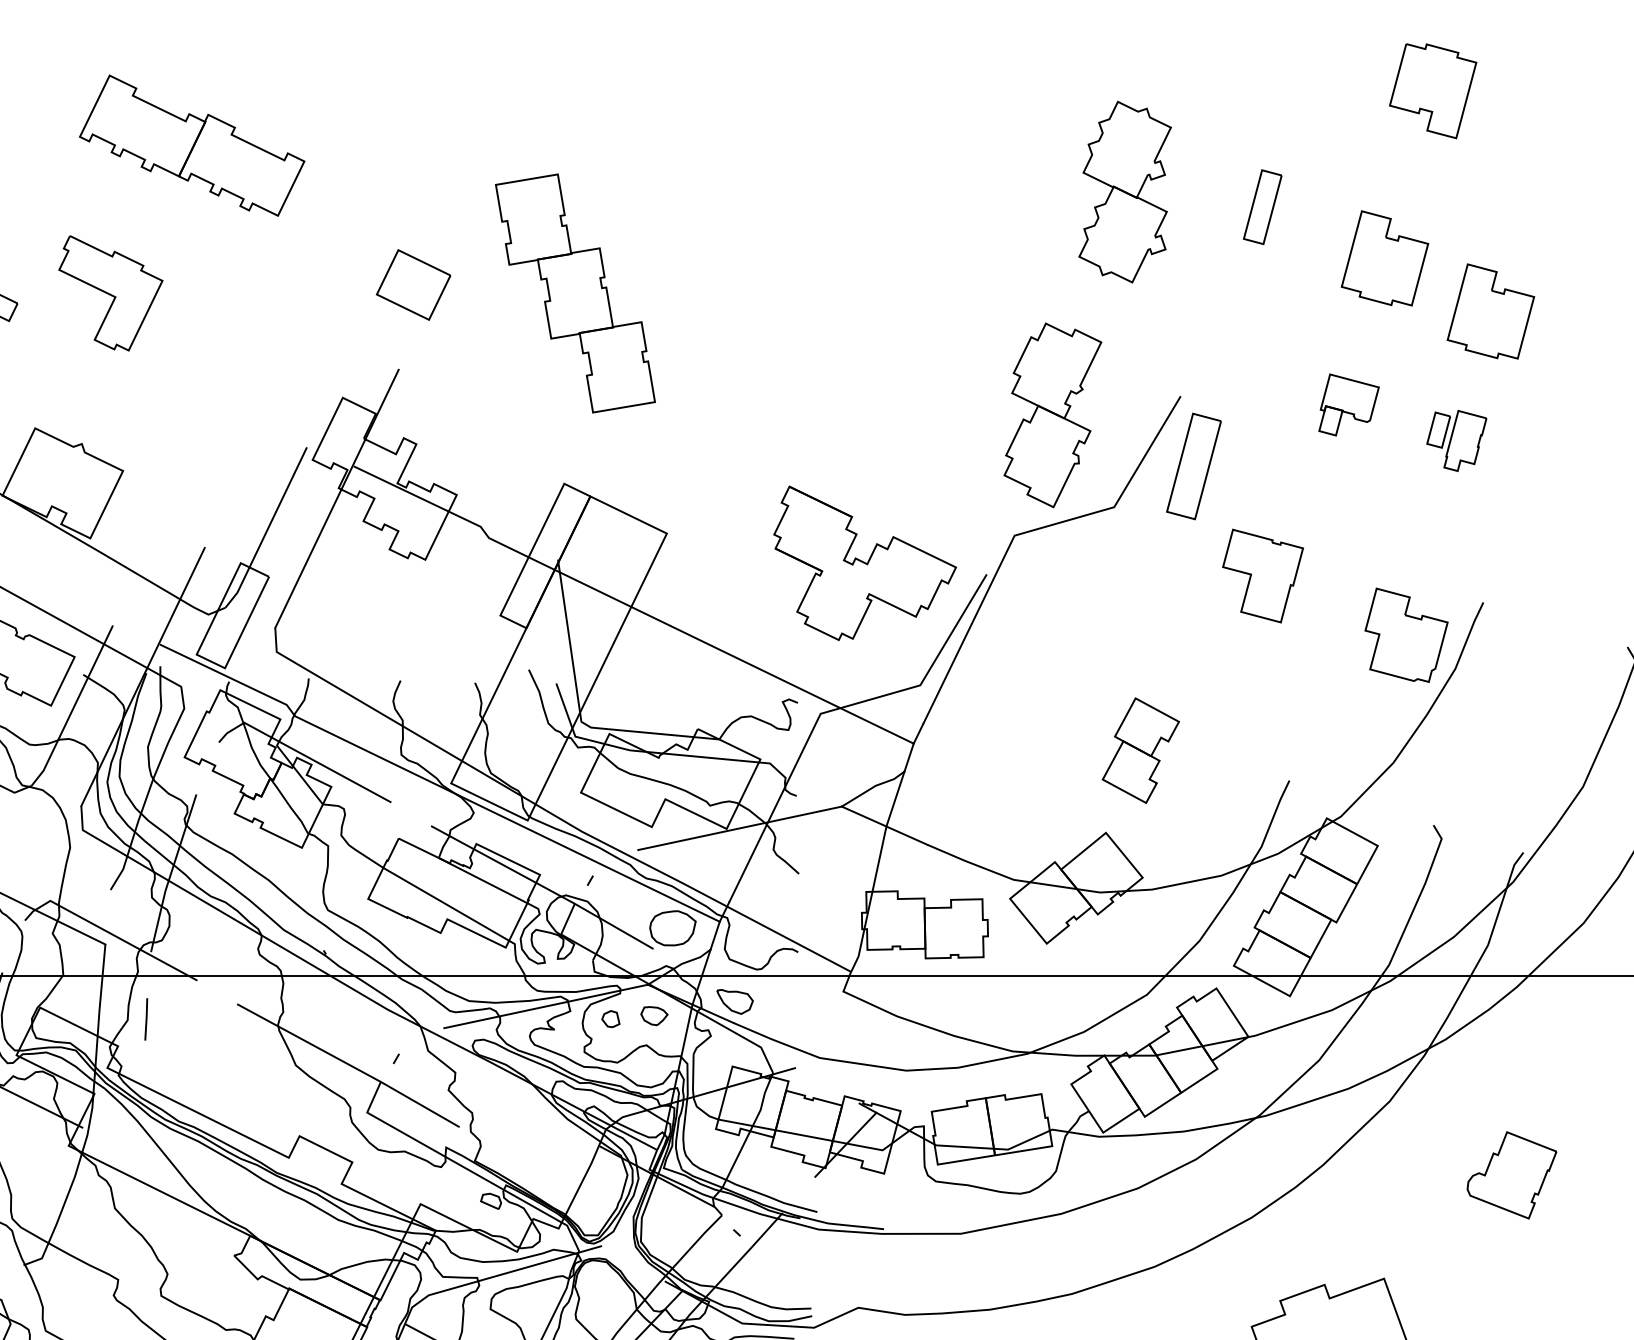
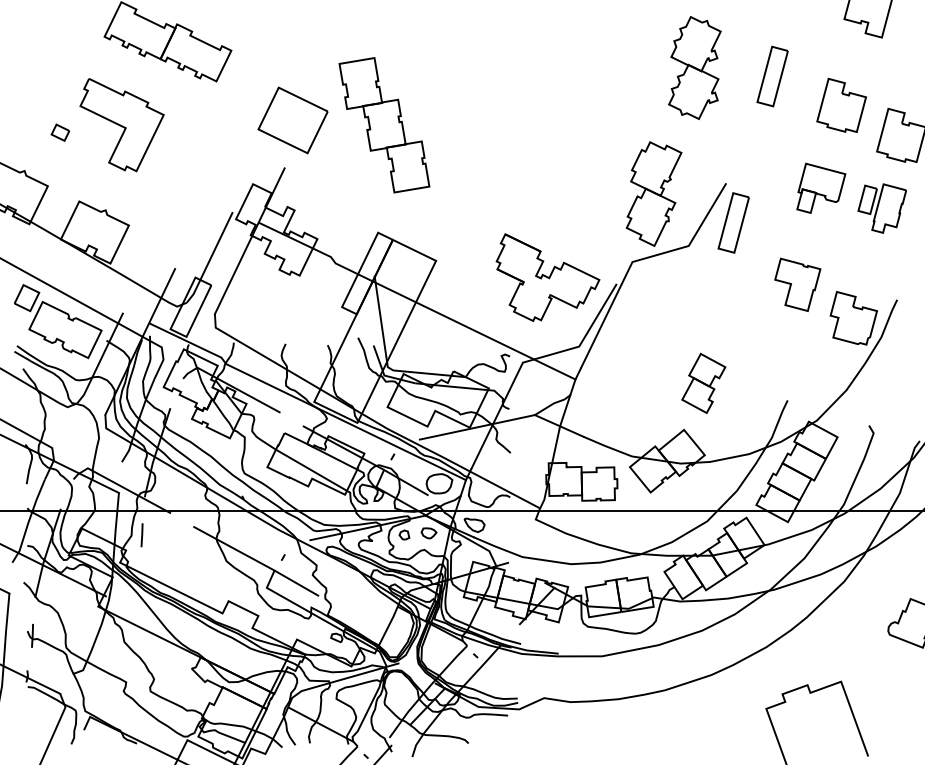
part: (1262, 207) -> (772, 76), size x1.43
part: (412, 285) -> (292, 120), size x1.67
part: (109, 293) -> (121, 125), size x1.43
part: (1349, 403) -> (821, 187), size x1.43
part: (1455, 440) -> (881, 208), size x1.43
part: (1262, 575) -> (797, 284), moved

